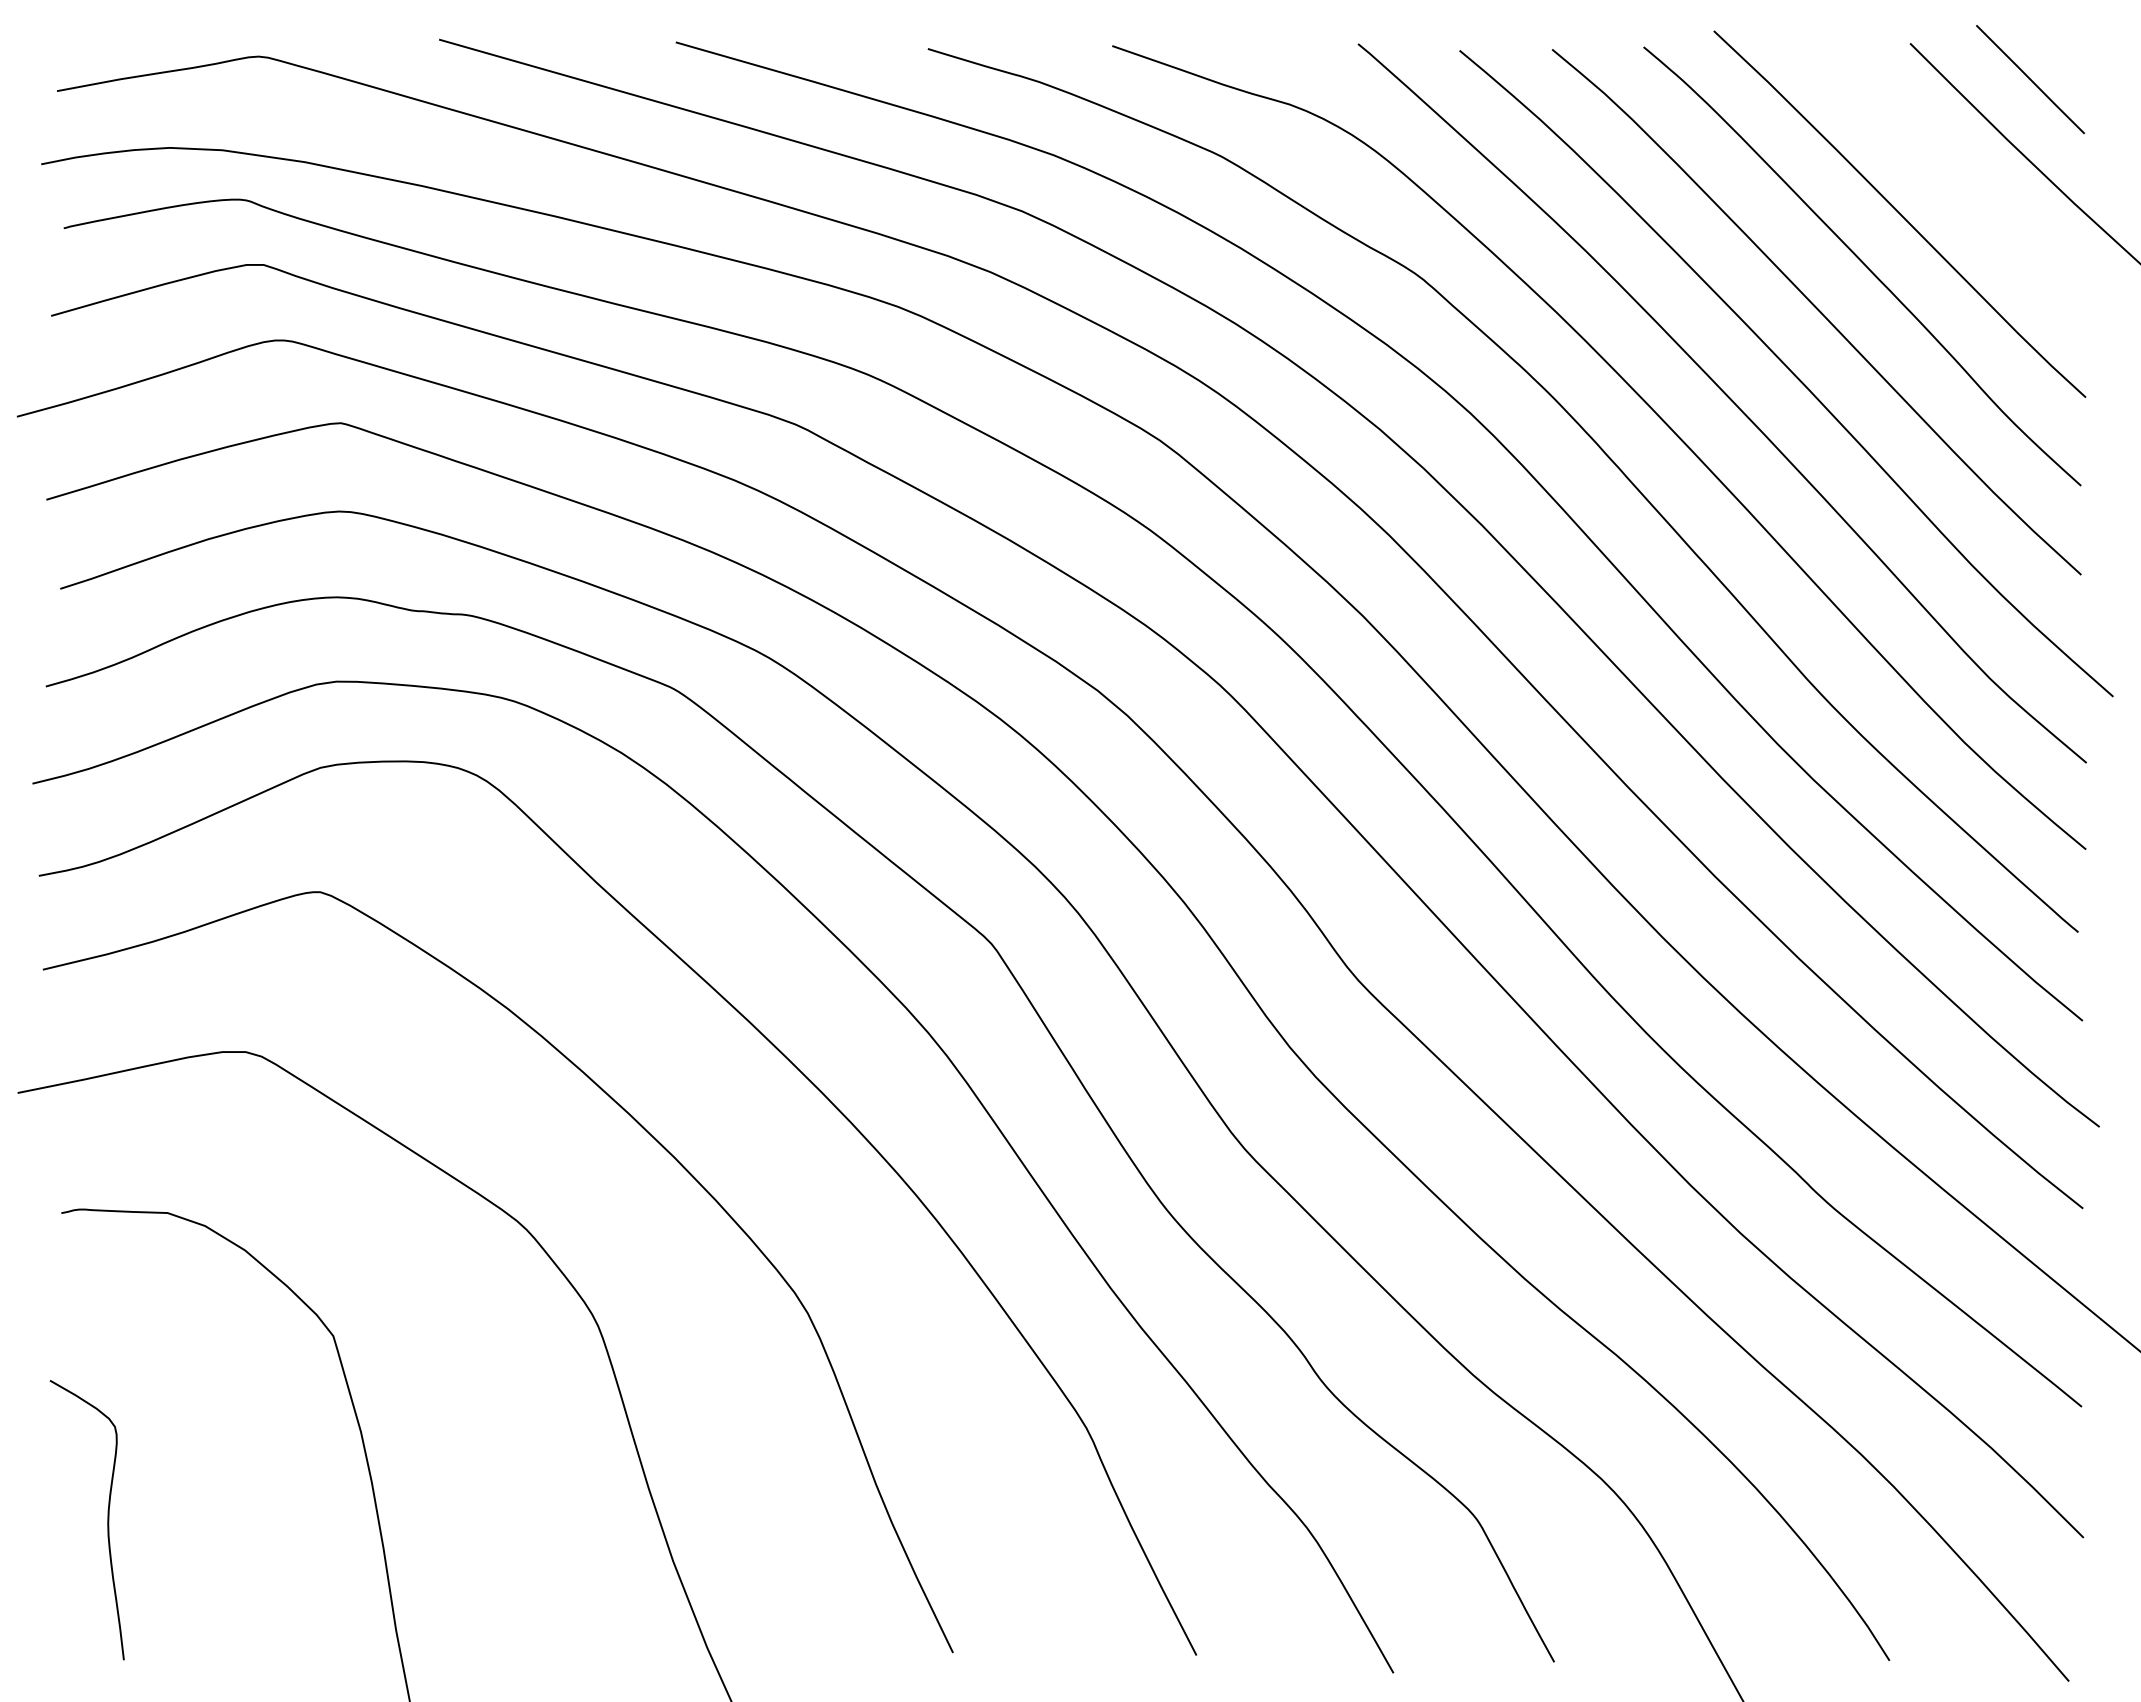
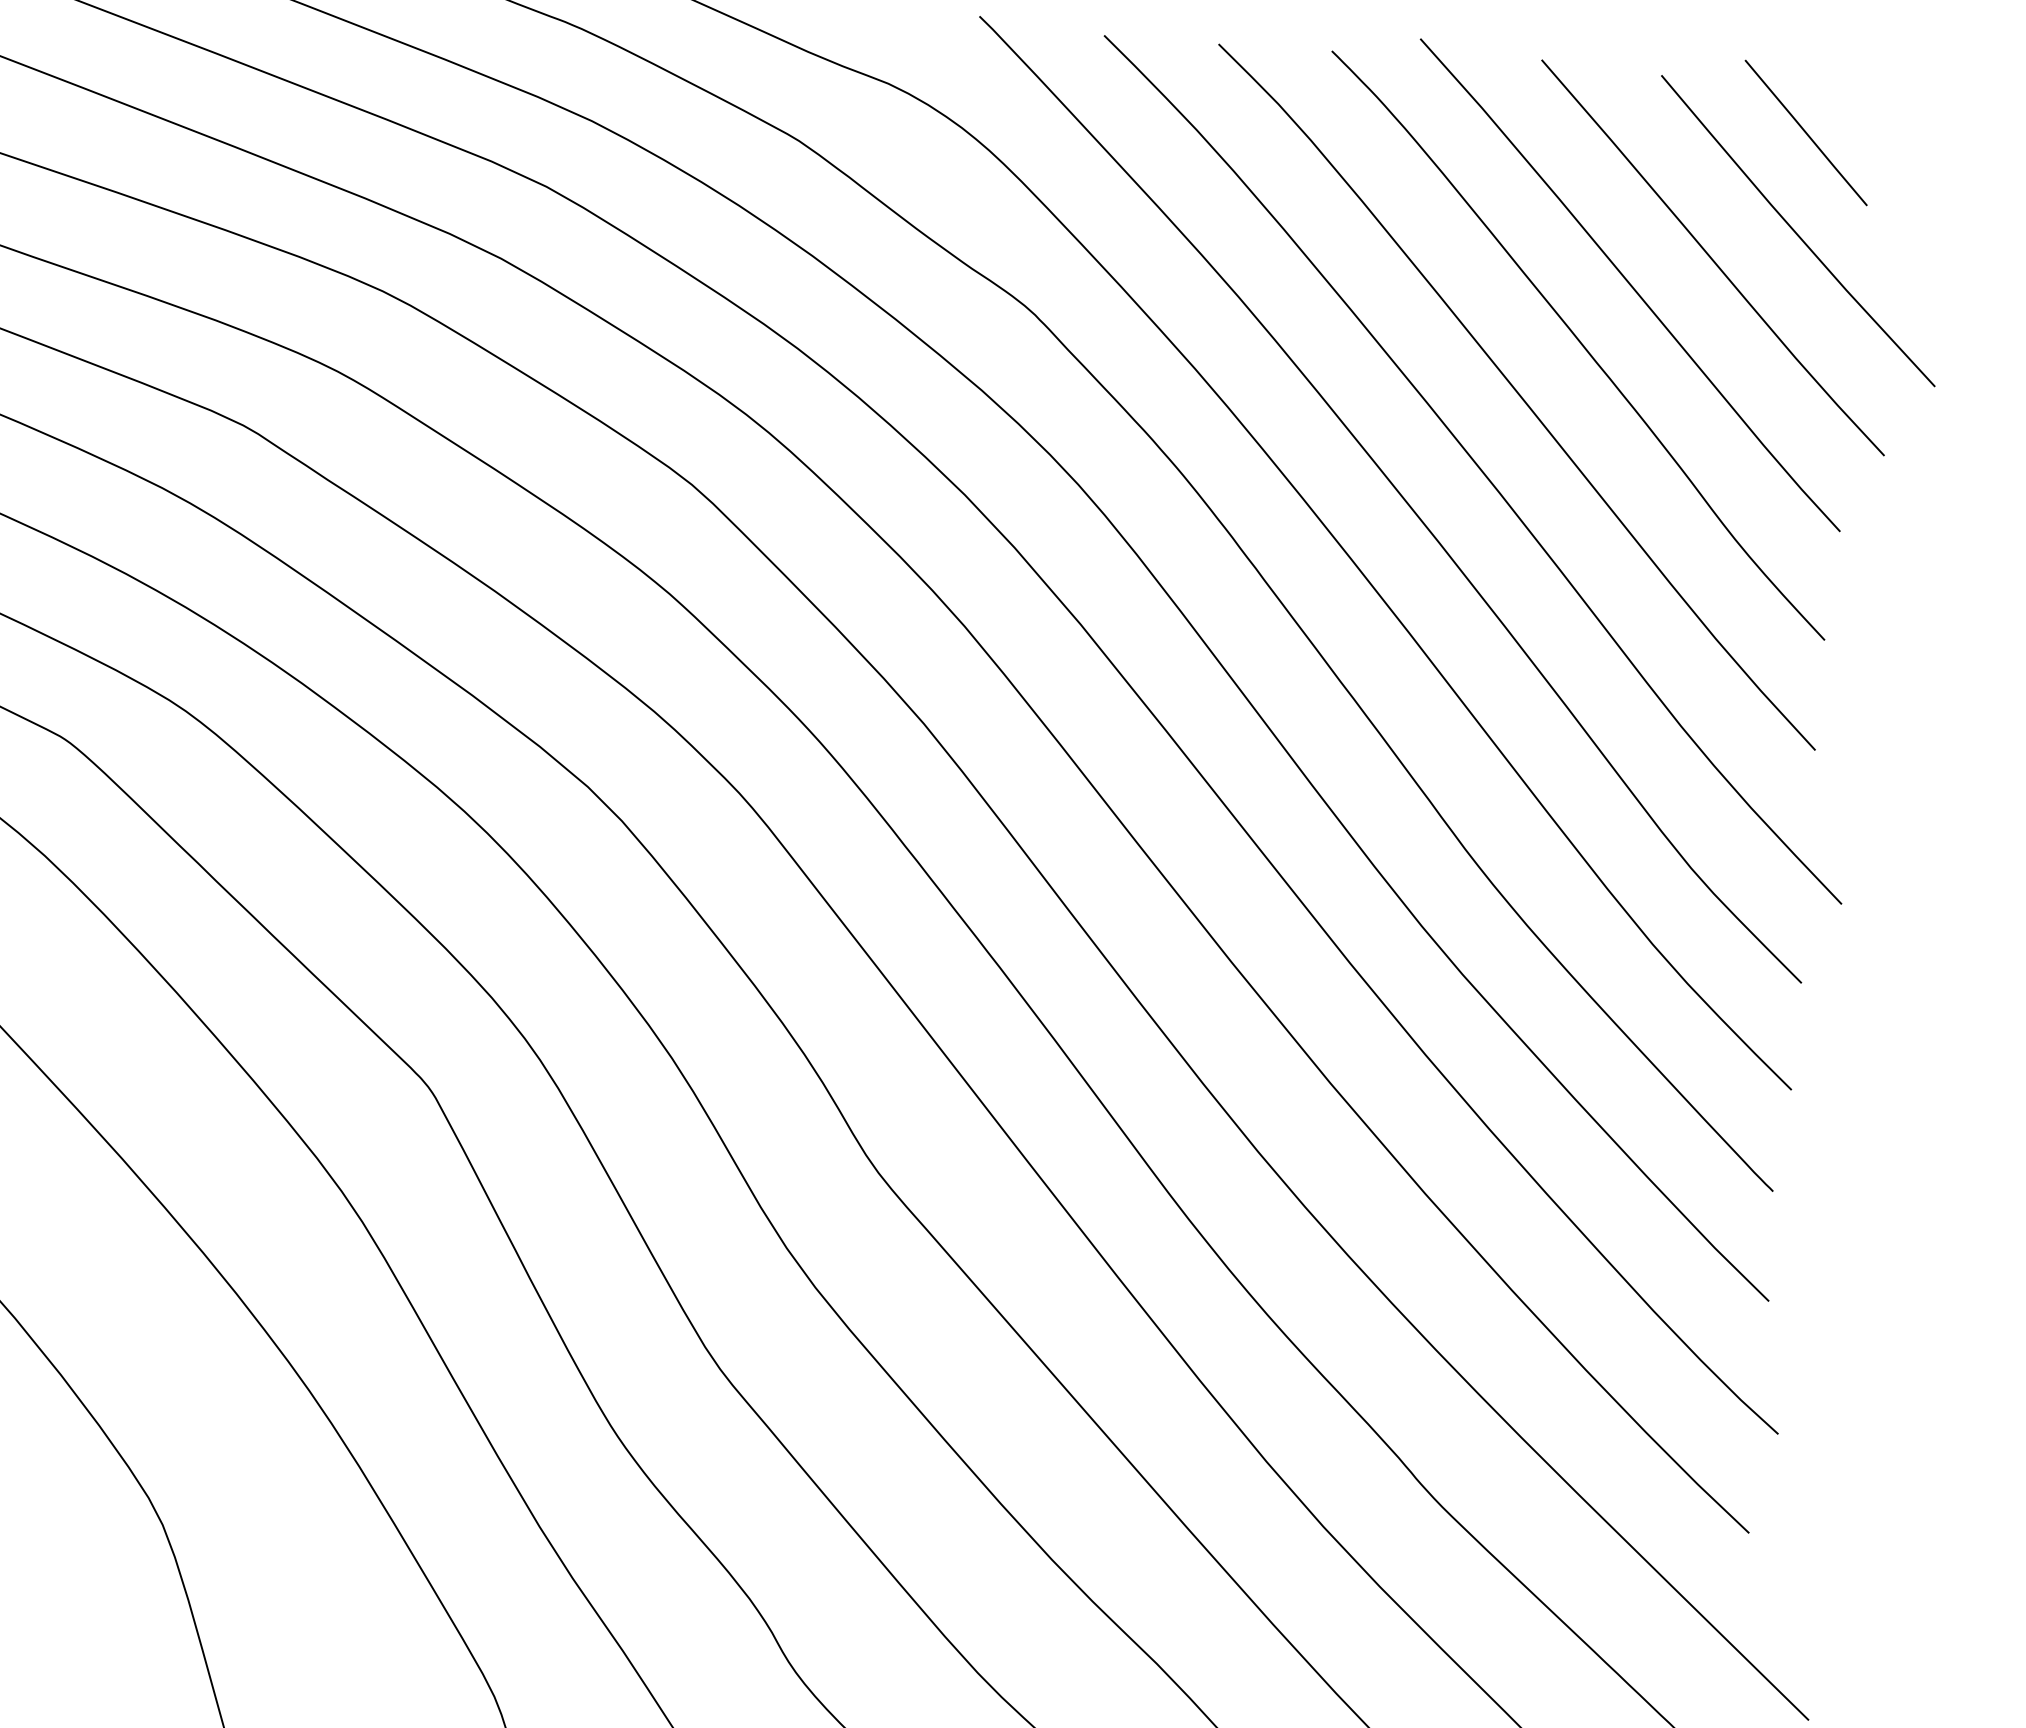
curve: (1963, 186) -> (1711, 257), added

